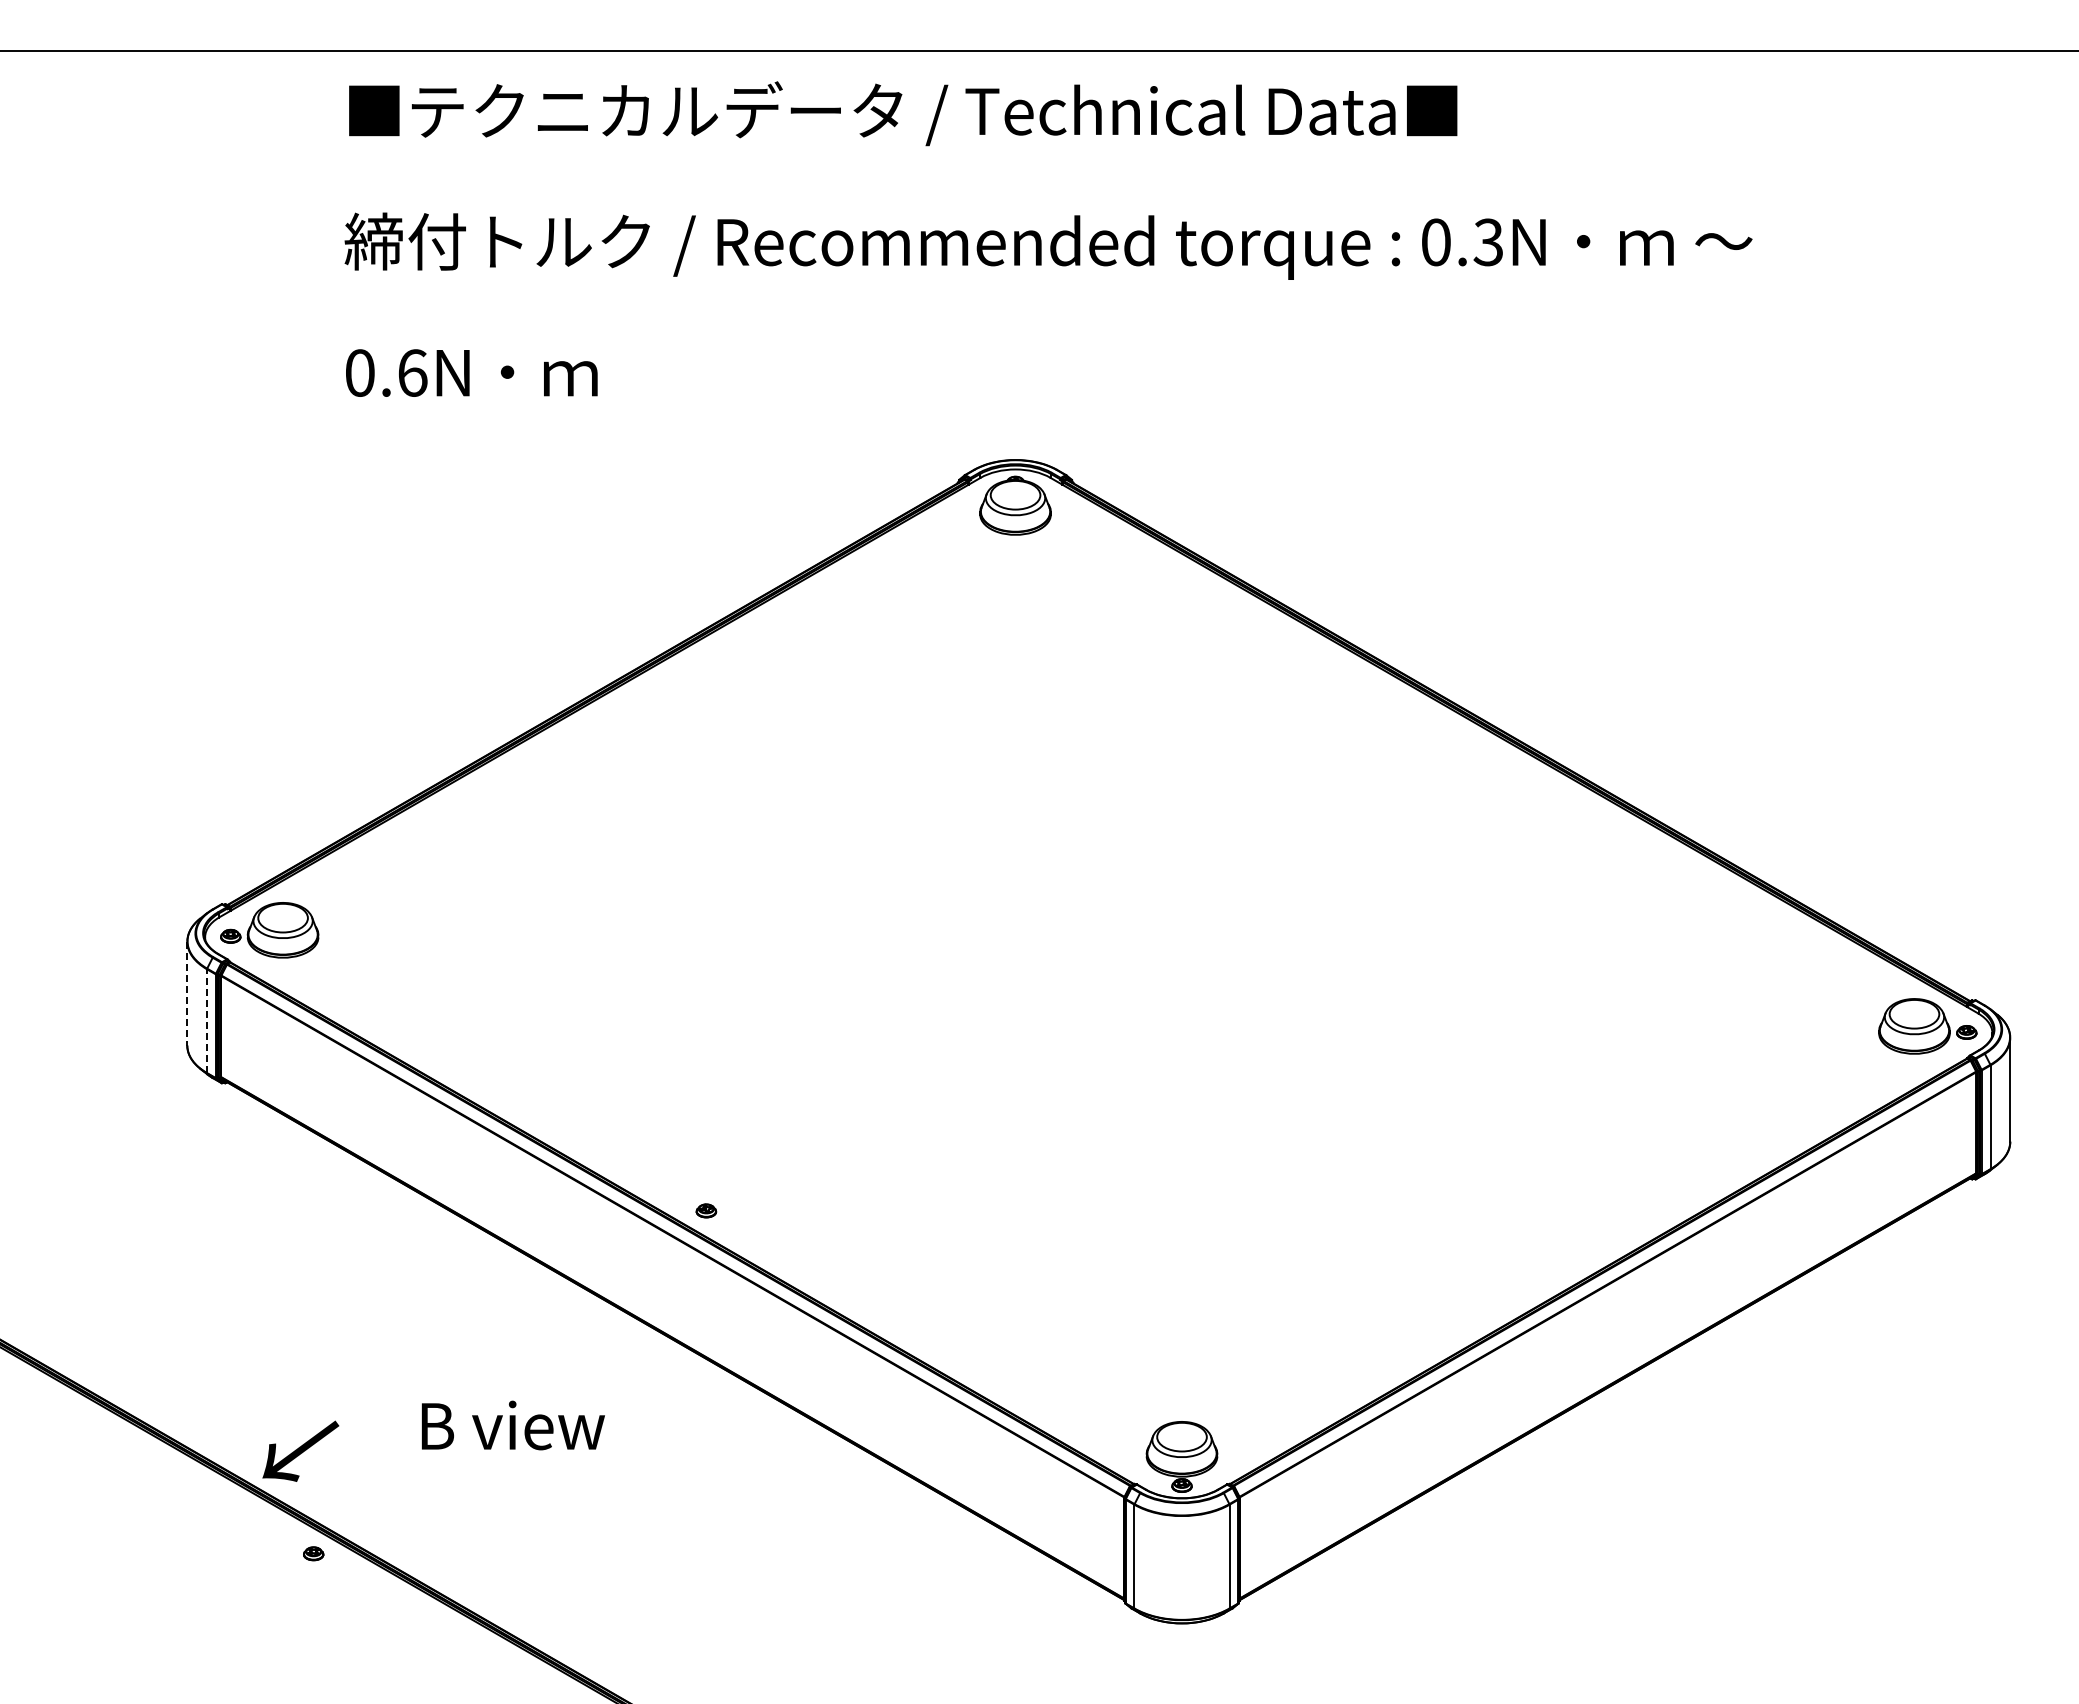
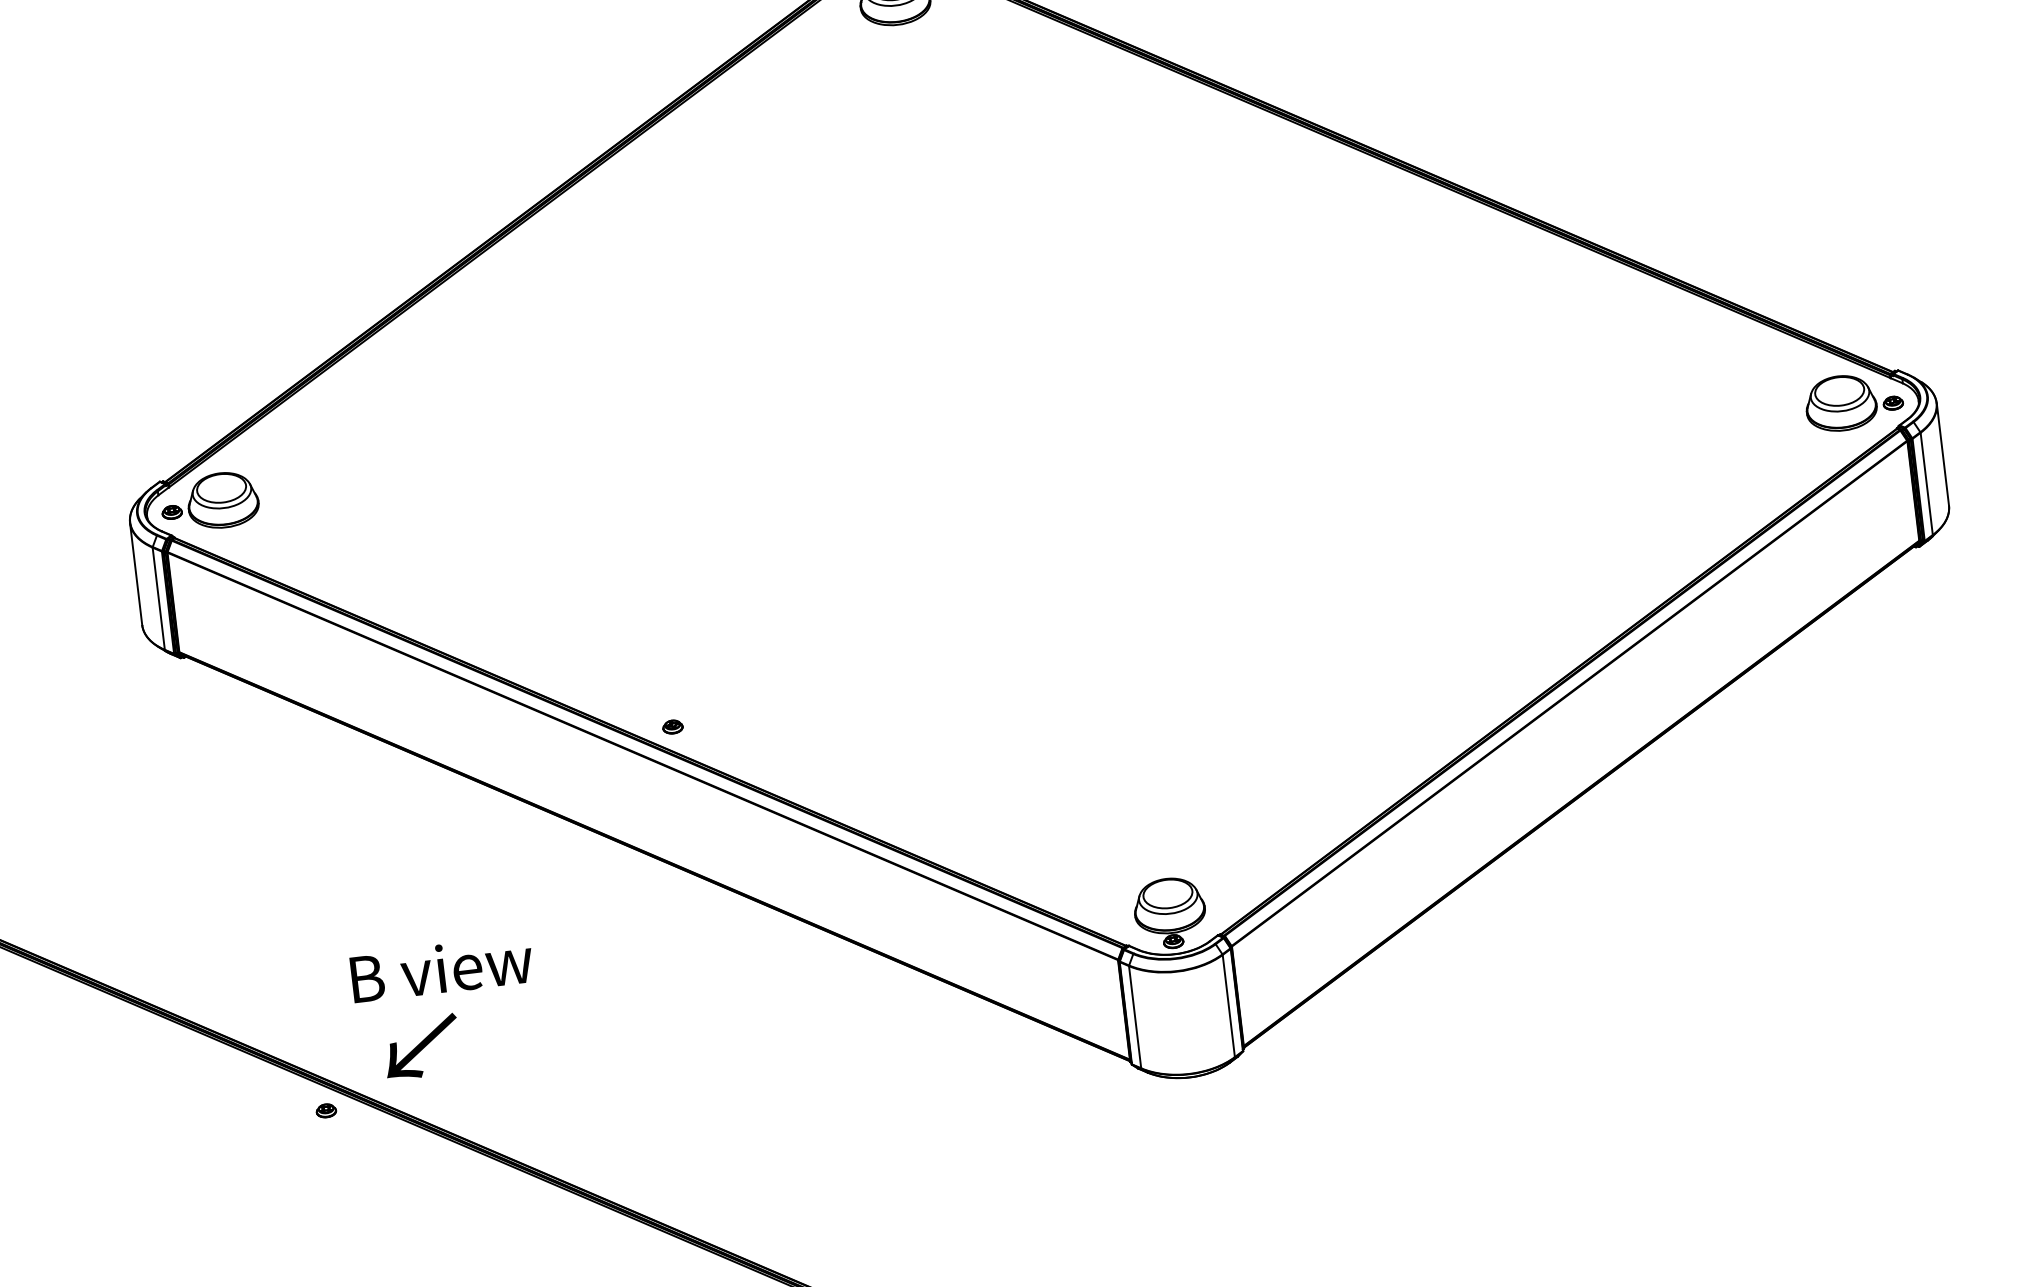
line: (187, 993) -> (136, 573), dashed -> solid
line: (207, 1021) -> (159, 599), dashed -> solid
text: (512, 1425) -> (441, 969), moved
text: (300, 1450) -> (421, 1046), moved

